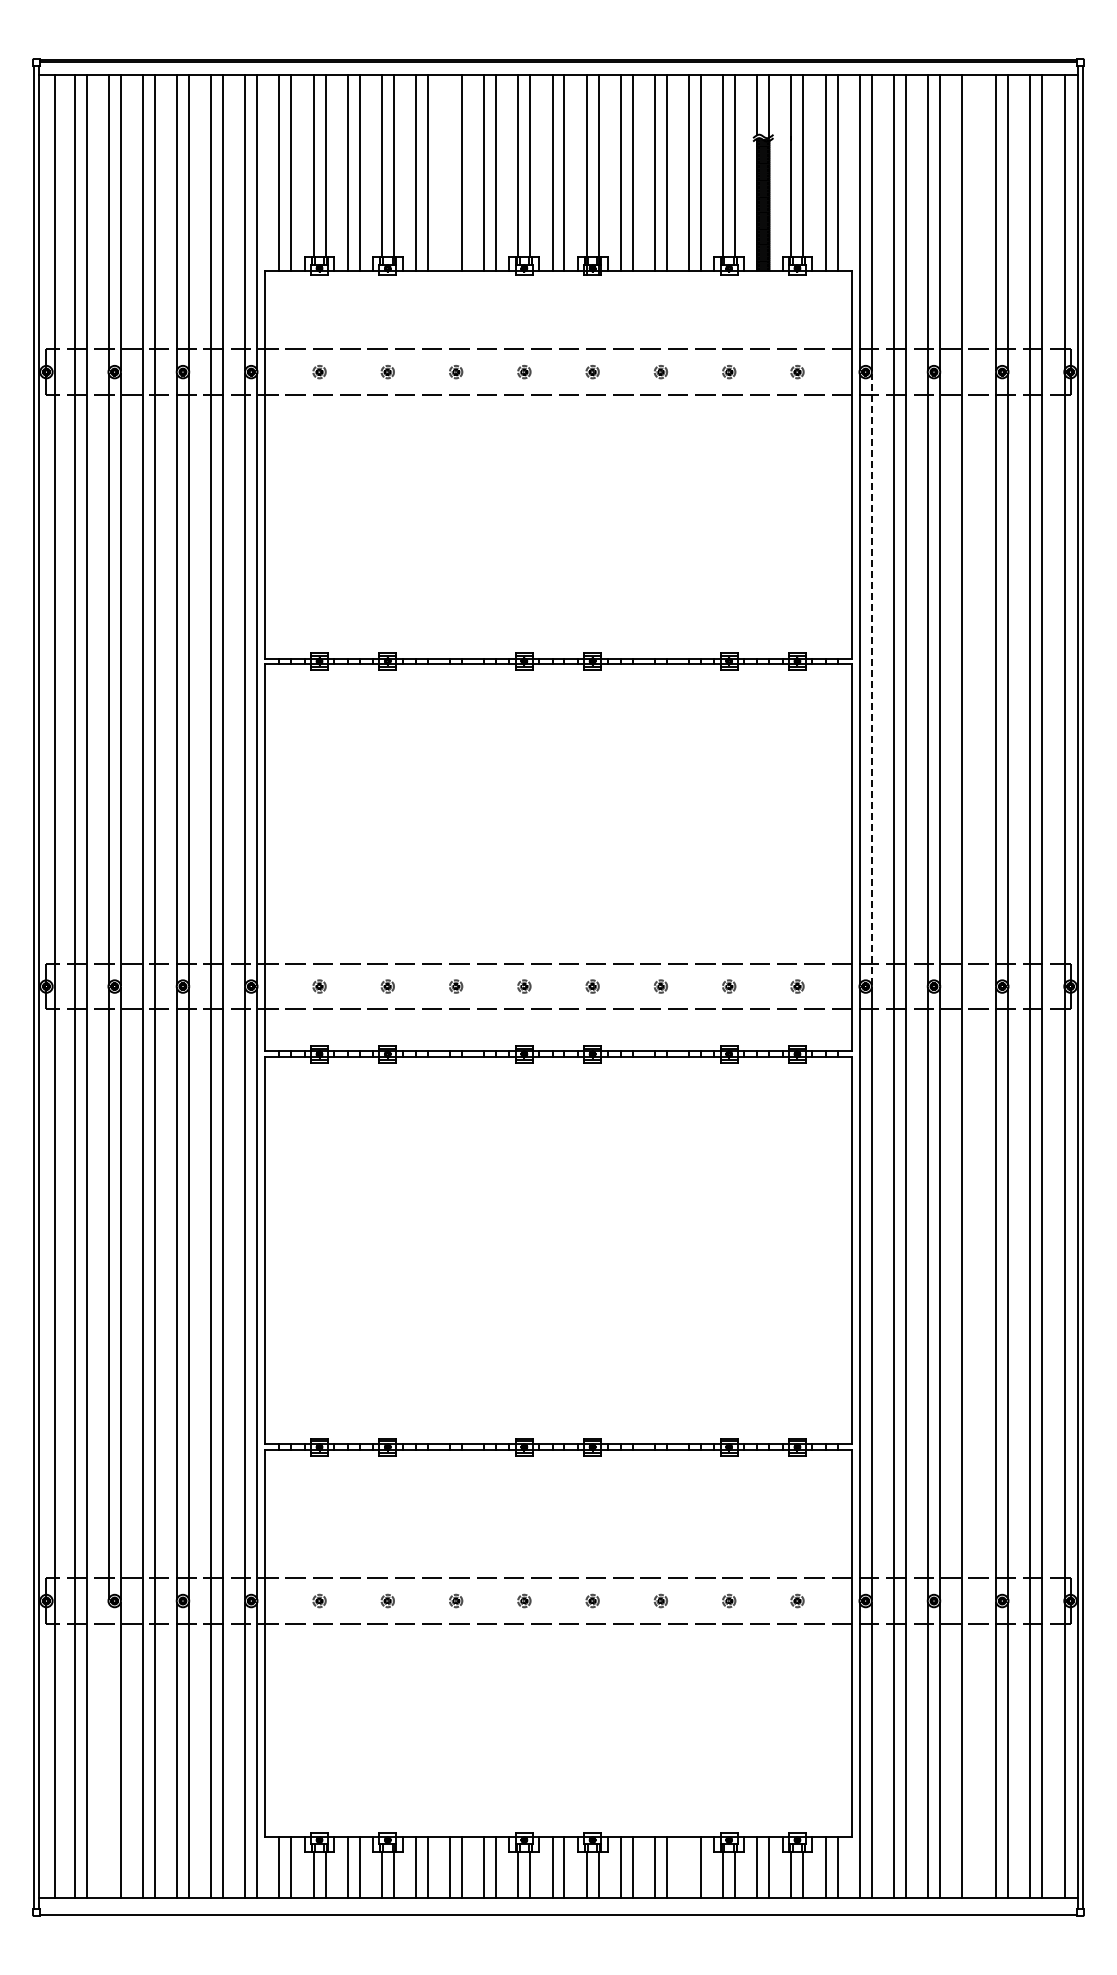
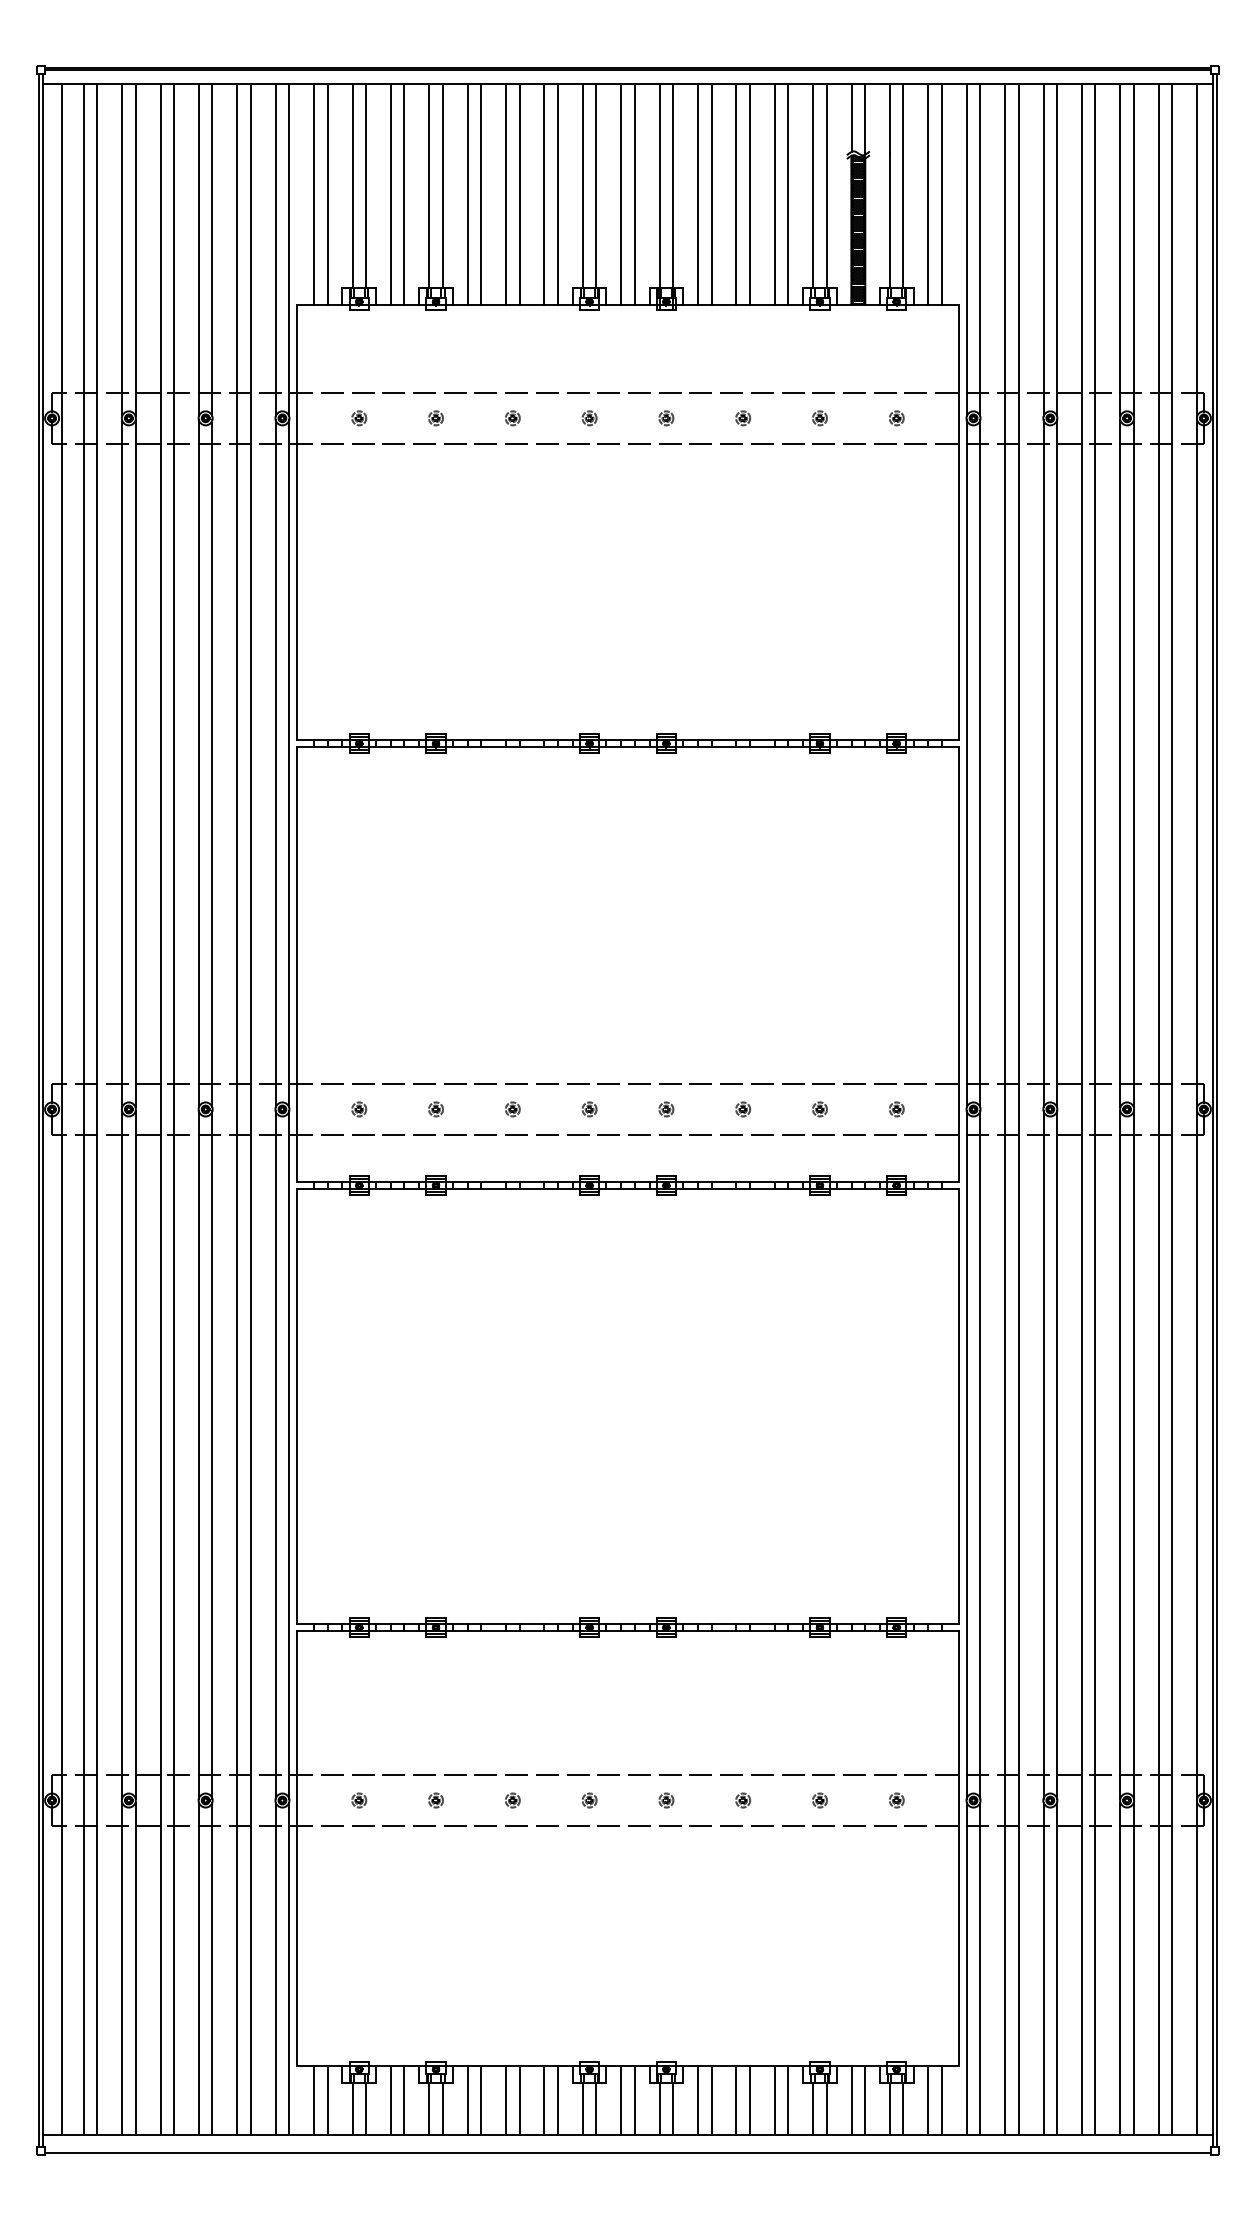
line: (450, 172) -> (506, 193), added
line: (871, 678) -> (980, 762), dashed -> solid
line: (974, 986) -> (1095, 1109), added
line: (108, 1750) -> (121, 1968), added
line: (689, 1867) -> (775, 2100), added

